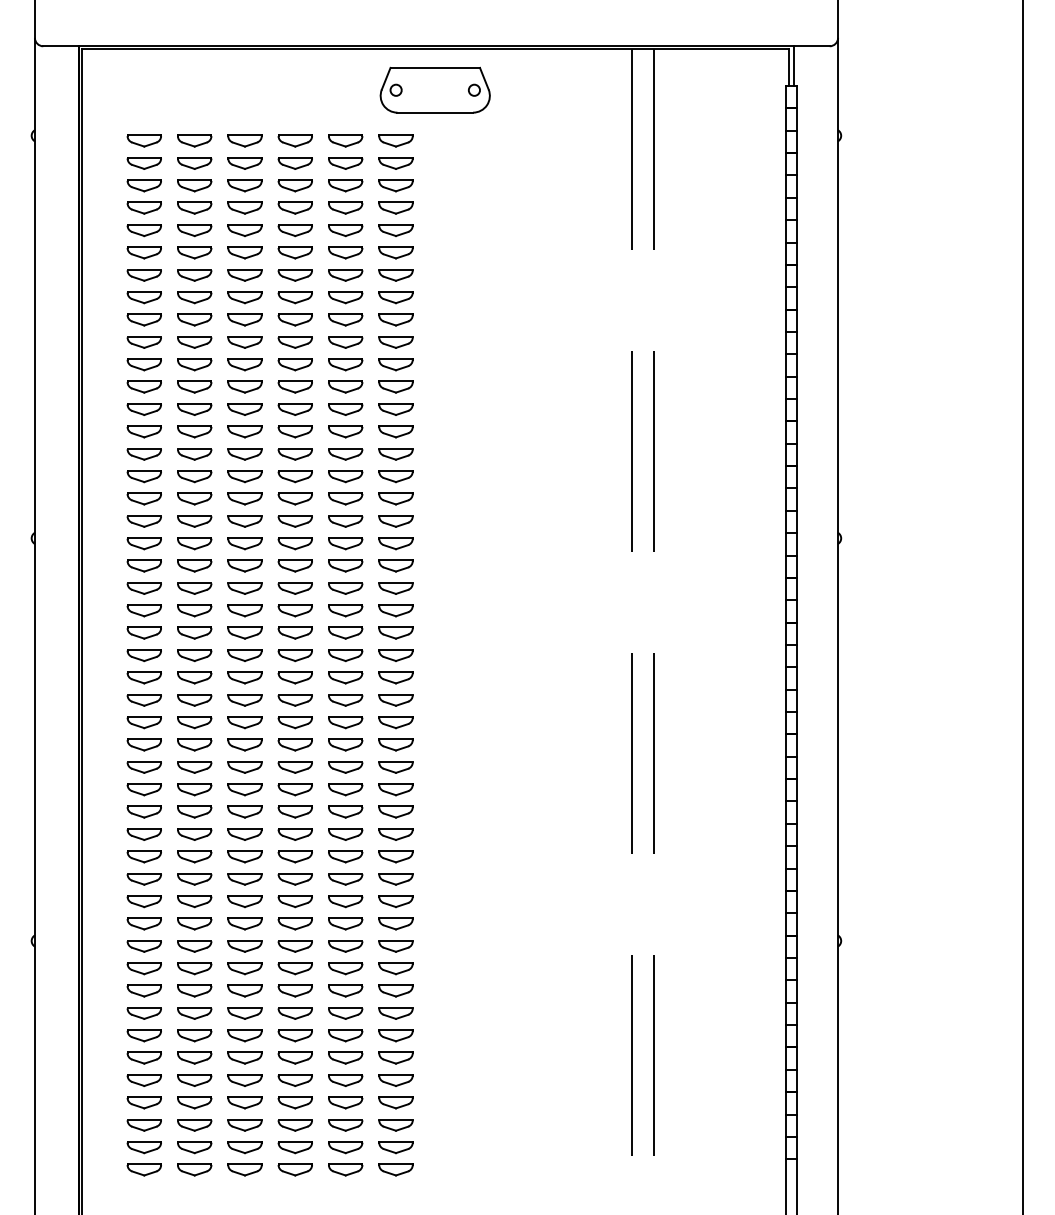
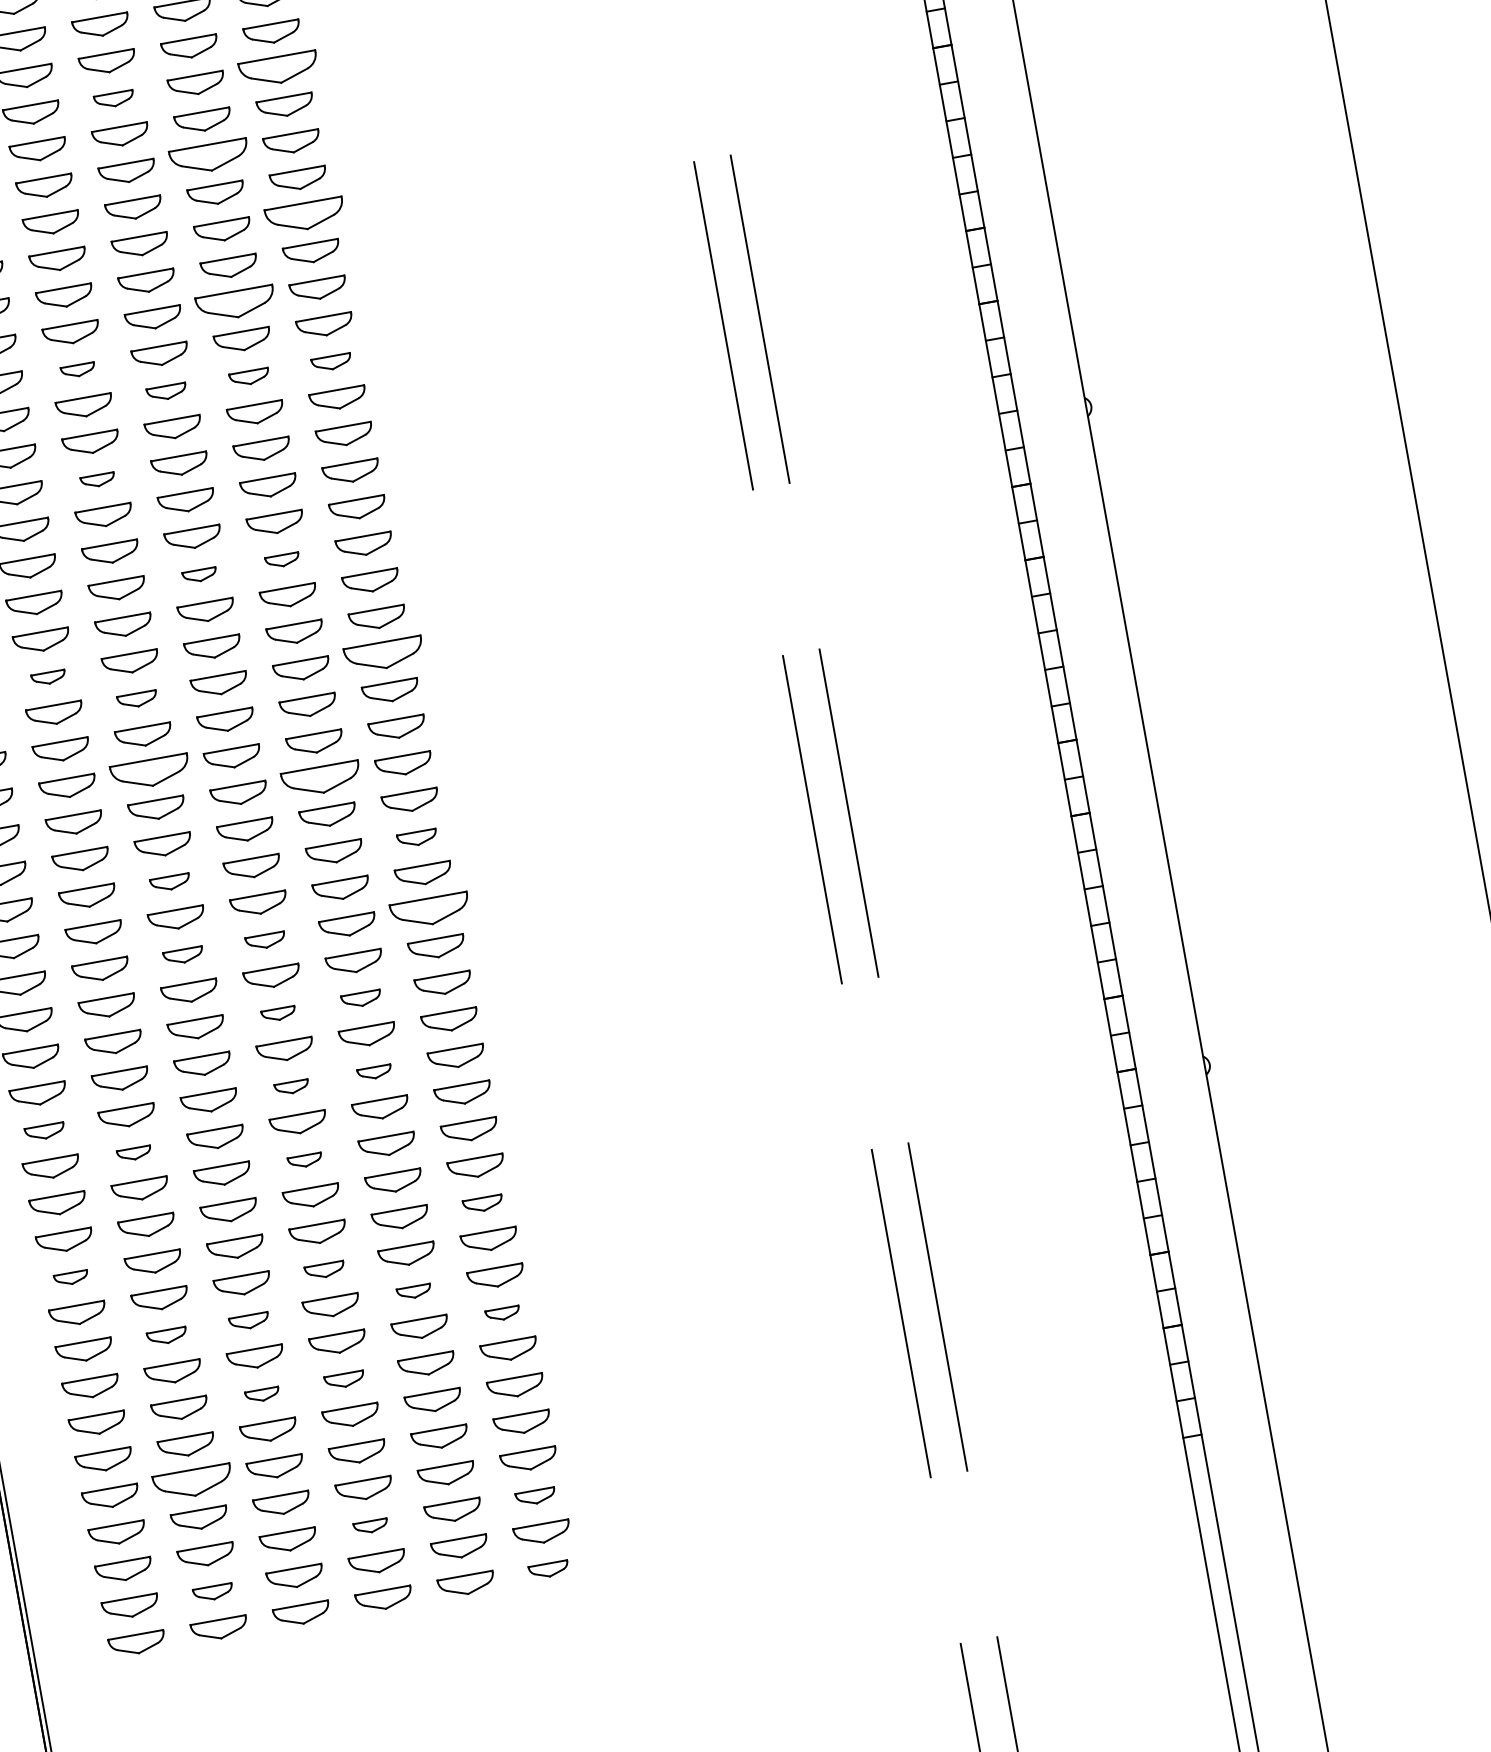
part: (294, 252) -> (112, 99), size x0.7
part: (395, 252) -> (278, 69), size x1.4
part: (345, 297) -> (209, 157), size x1.4
part: (395, 342) -> (304, 216), size x1.4
part: (345, 386) -> (235, 303), size x1.4
part: (244, 409) -> (77, 370), size x0.6
part: (294, 431) -> (165, 392), size x0.7
part: (345, 431) -> (249, 377), size x0.7
part: (395, 431) -> (330, 362), size x0.7
part: (244, 476) -> (97, 480), size x0.6
part: (294, 543) -> (198, 575), size x0.6
part: (345, 543) -> (282, 560), size x0.6
part: (194, 588) -> (48, 678), size x0.6
part: (244, 610) -> (136, 699), size x0.7
part: (395, 610) -> (383, 655), size x1.4
part: (244, 655) -> (149, 773), size x1.4
part: (345, 677) -> (321, 779), size x1.4
part: (244, 722) -> (169, 882), size x0.7
part: (395, 722) -> (416, 838), size x0.7
part: (244, 767) -> (182, 956), size x0.7
part: (294, 767) -> (264, 941), size x0.7
part: (395, 767) -> (429, 912), size x1.4
part: (294, 811) -> (277, 1013), size x0.6
part: (345, 811) -> (360, 998), size x0.7
part: (143, 856) -> (43, 1131), size x0.7
part: (294, 856) -> (290, 1087), size x0.6
part: (345, 856) -> (374, 1072), size x0.6
part: (194, 879) -> (133, 1154), size x0.6
part: (294, 901) -> (303, 1160), size x0.6
part: (143, 946) -> (70, 1278), size x0.6
part: (395, 946) -> (482, 1204), size x0.7
part: (294, 968) -> (323, 1270), size x0.7
part: (194, 990) -> (166, 1335), size x0.7
part: (244, 990) -> (248, 1321), size x0.7
part: (345, 990) -> (413, 1291), size x0.6
part: (395, 1013) -> (502, 1314), size x0.6
part: (244, 1035) -> (261, 1394), size x0.6
part: (294, 1035) -> (343, 1380), size x0.7
part: (194, 1080) -> (193, 1483), size x1.4
part: (294, 1125) -> (369, 1527), size x0.6
part: (395, 1125) -> (535, 1497), size x0.7
part: (194, 1147) -> (212, 1592), size x0.7
part: (395, 1169) -> (548, 1569), size x0.7

